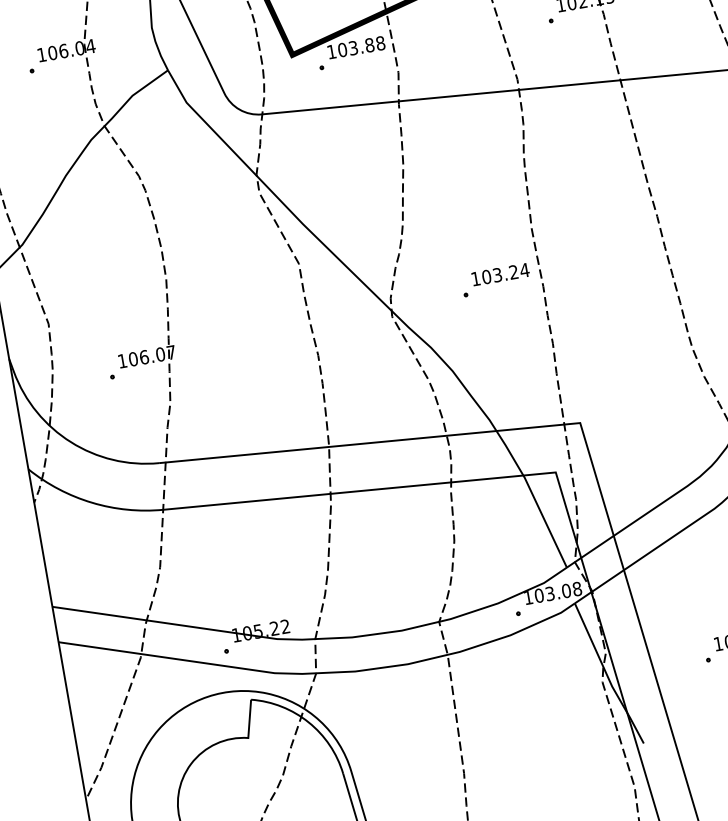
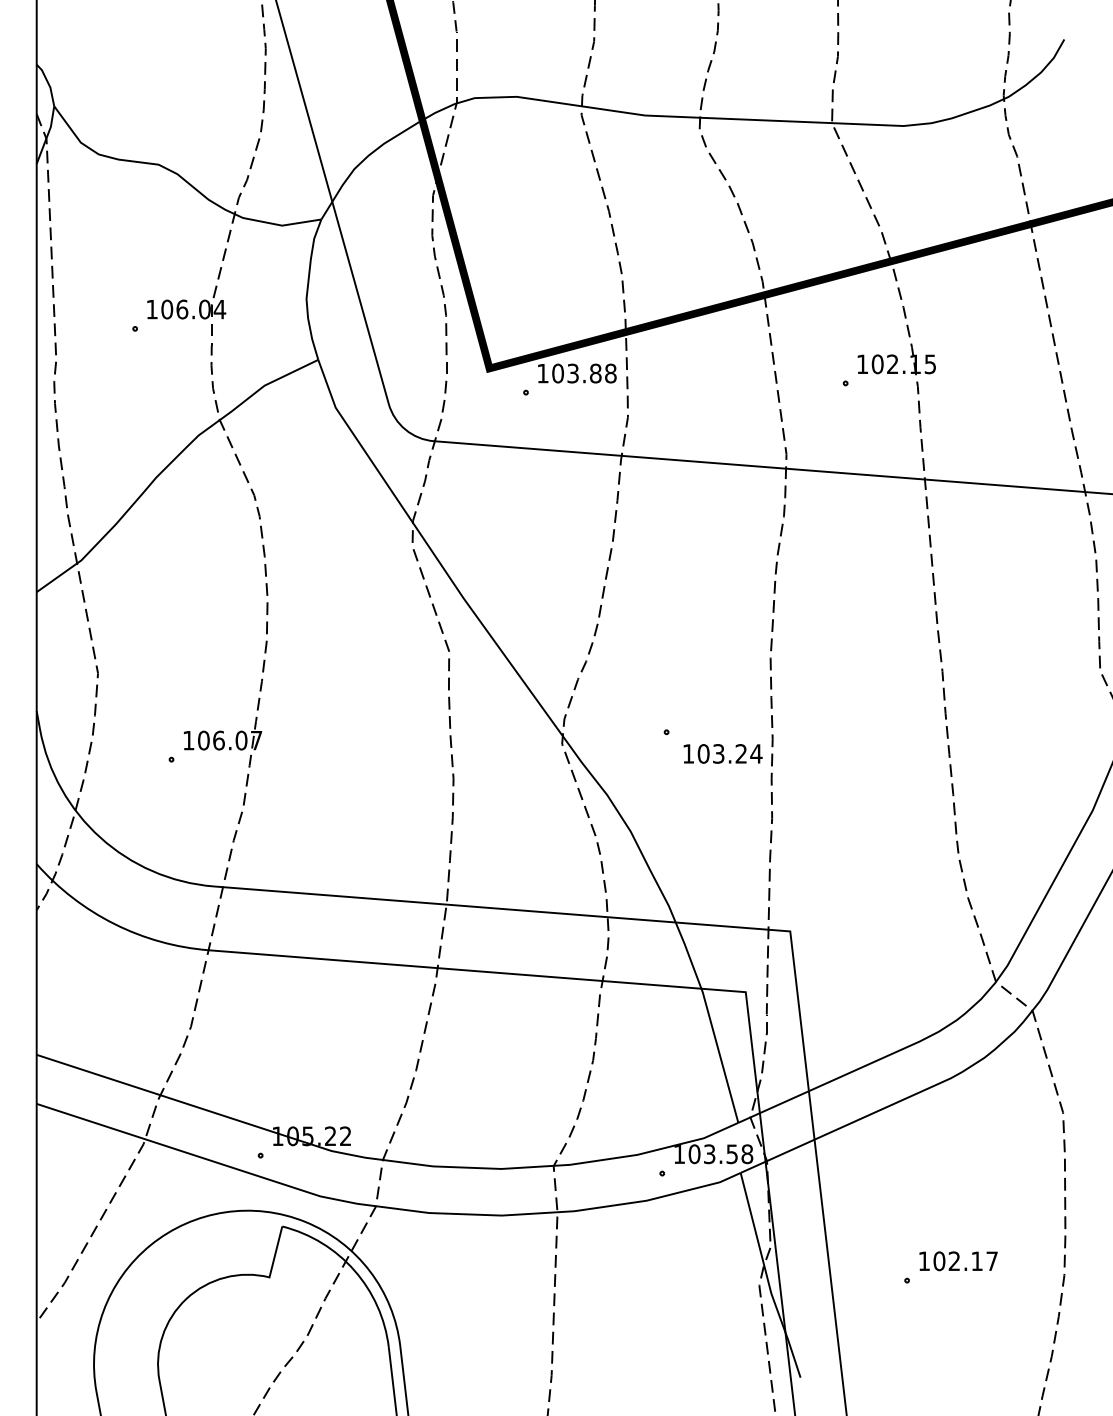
text: (500, 274) -> (722, 753), moved
text: (566, 591) -> (732, 1154), 103.08 -> 103.58

